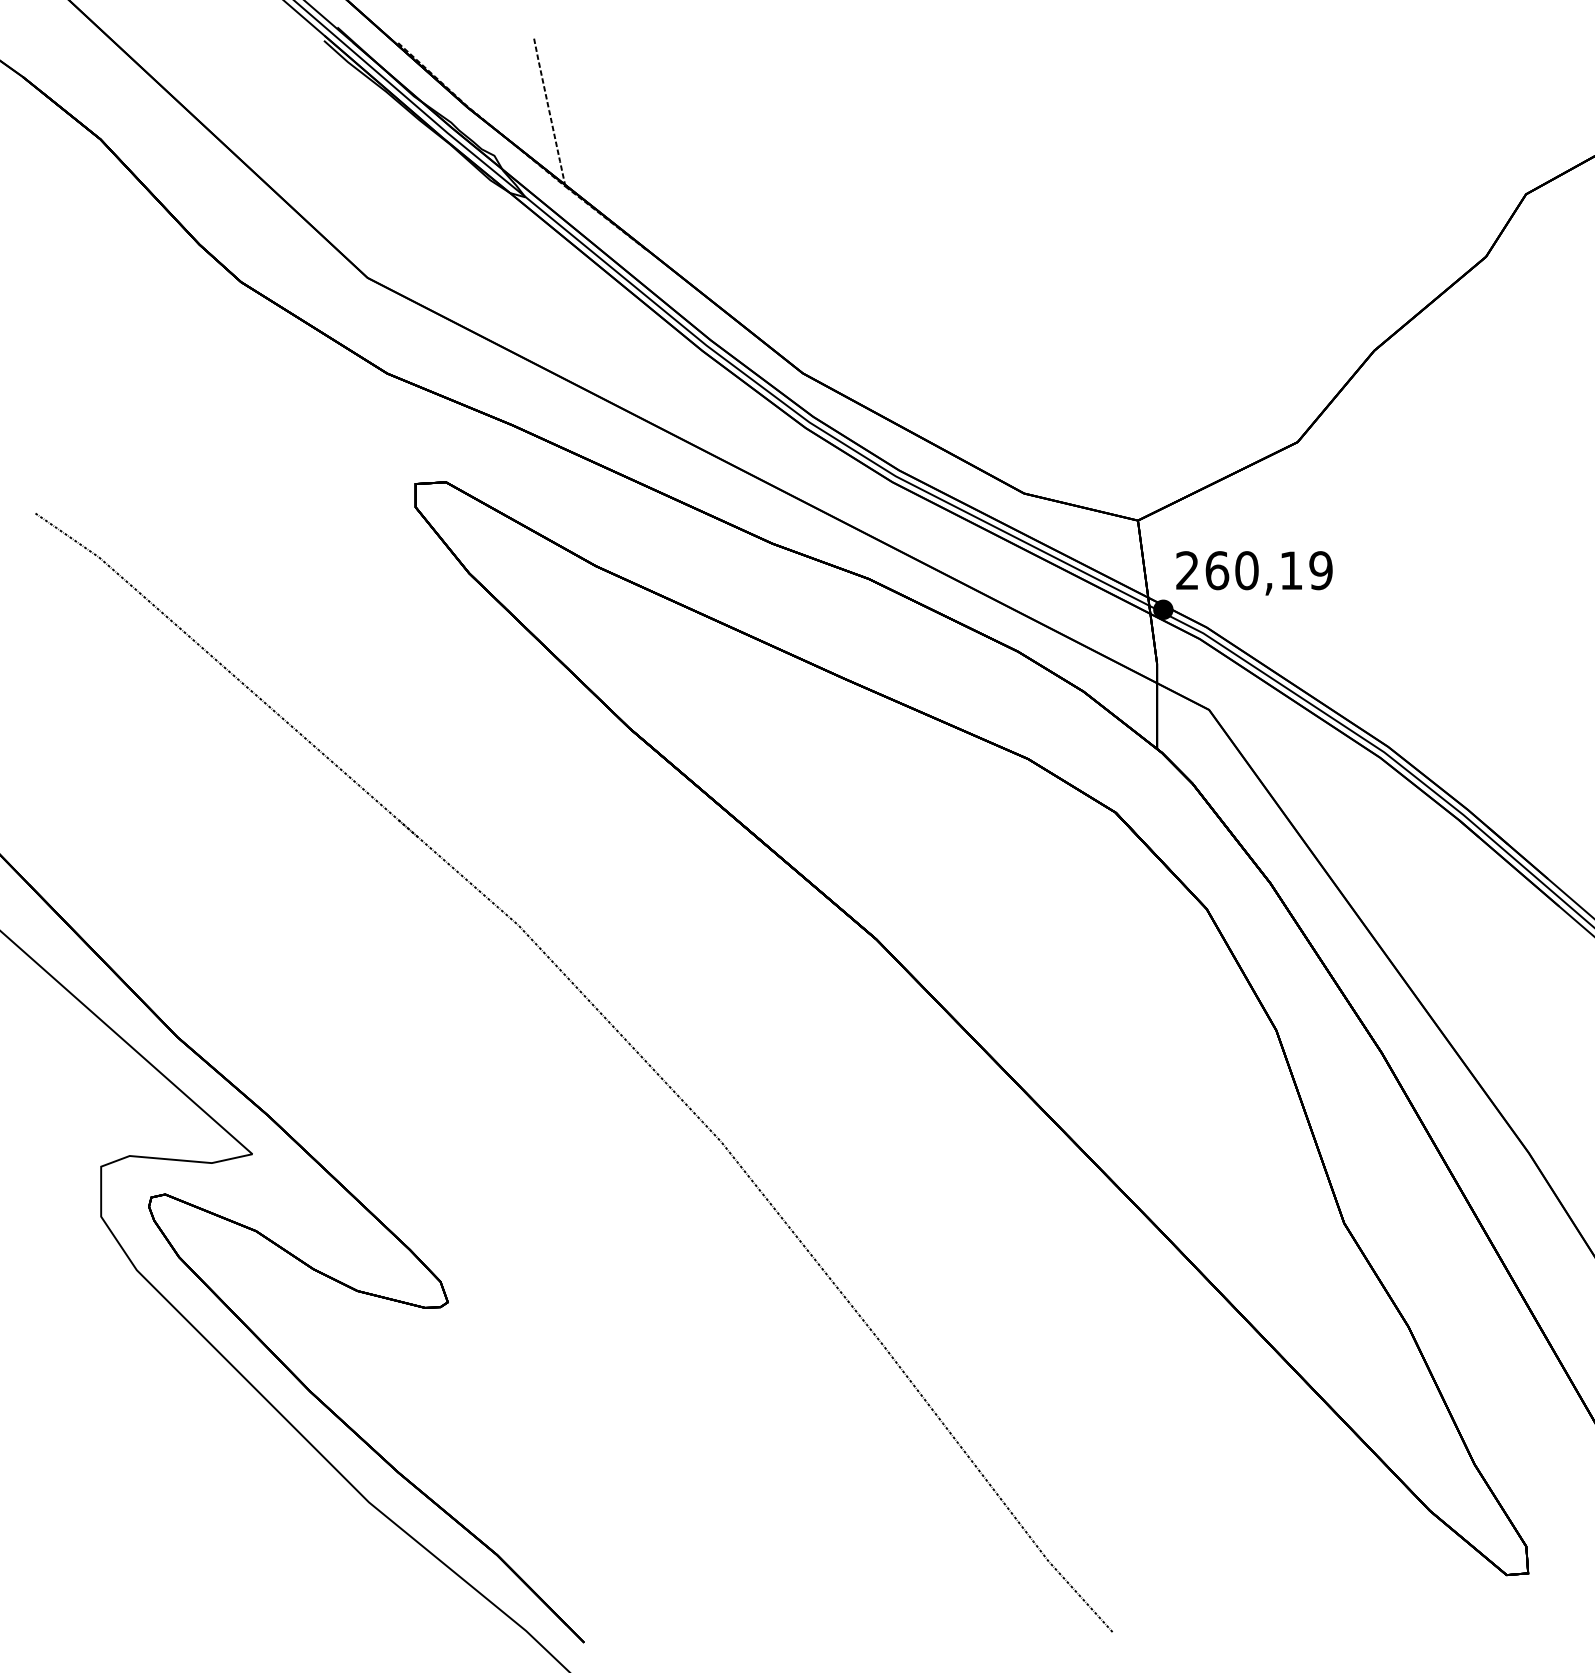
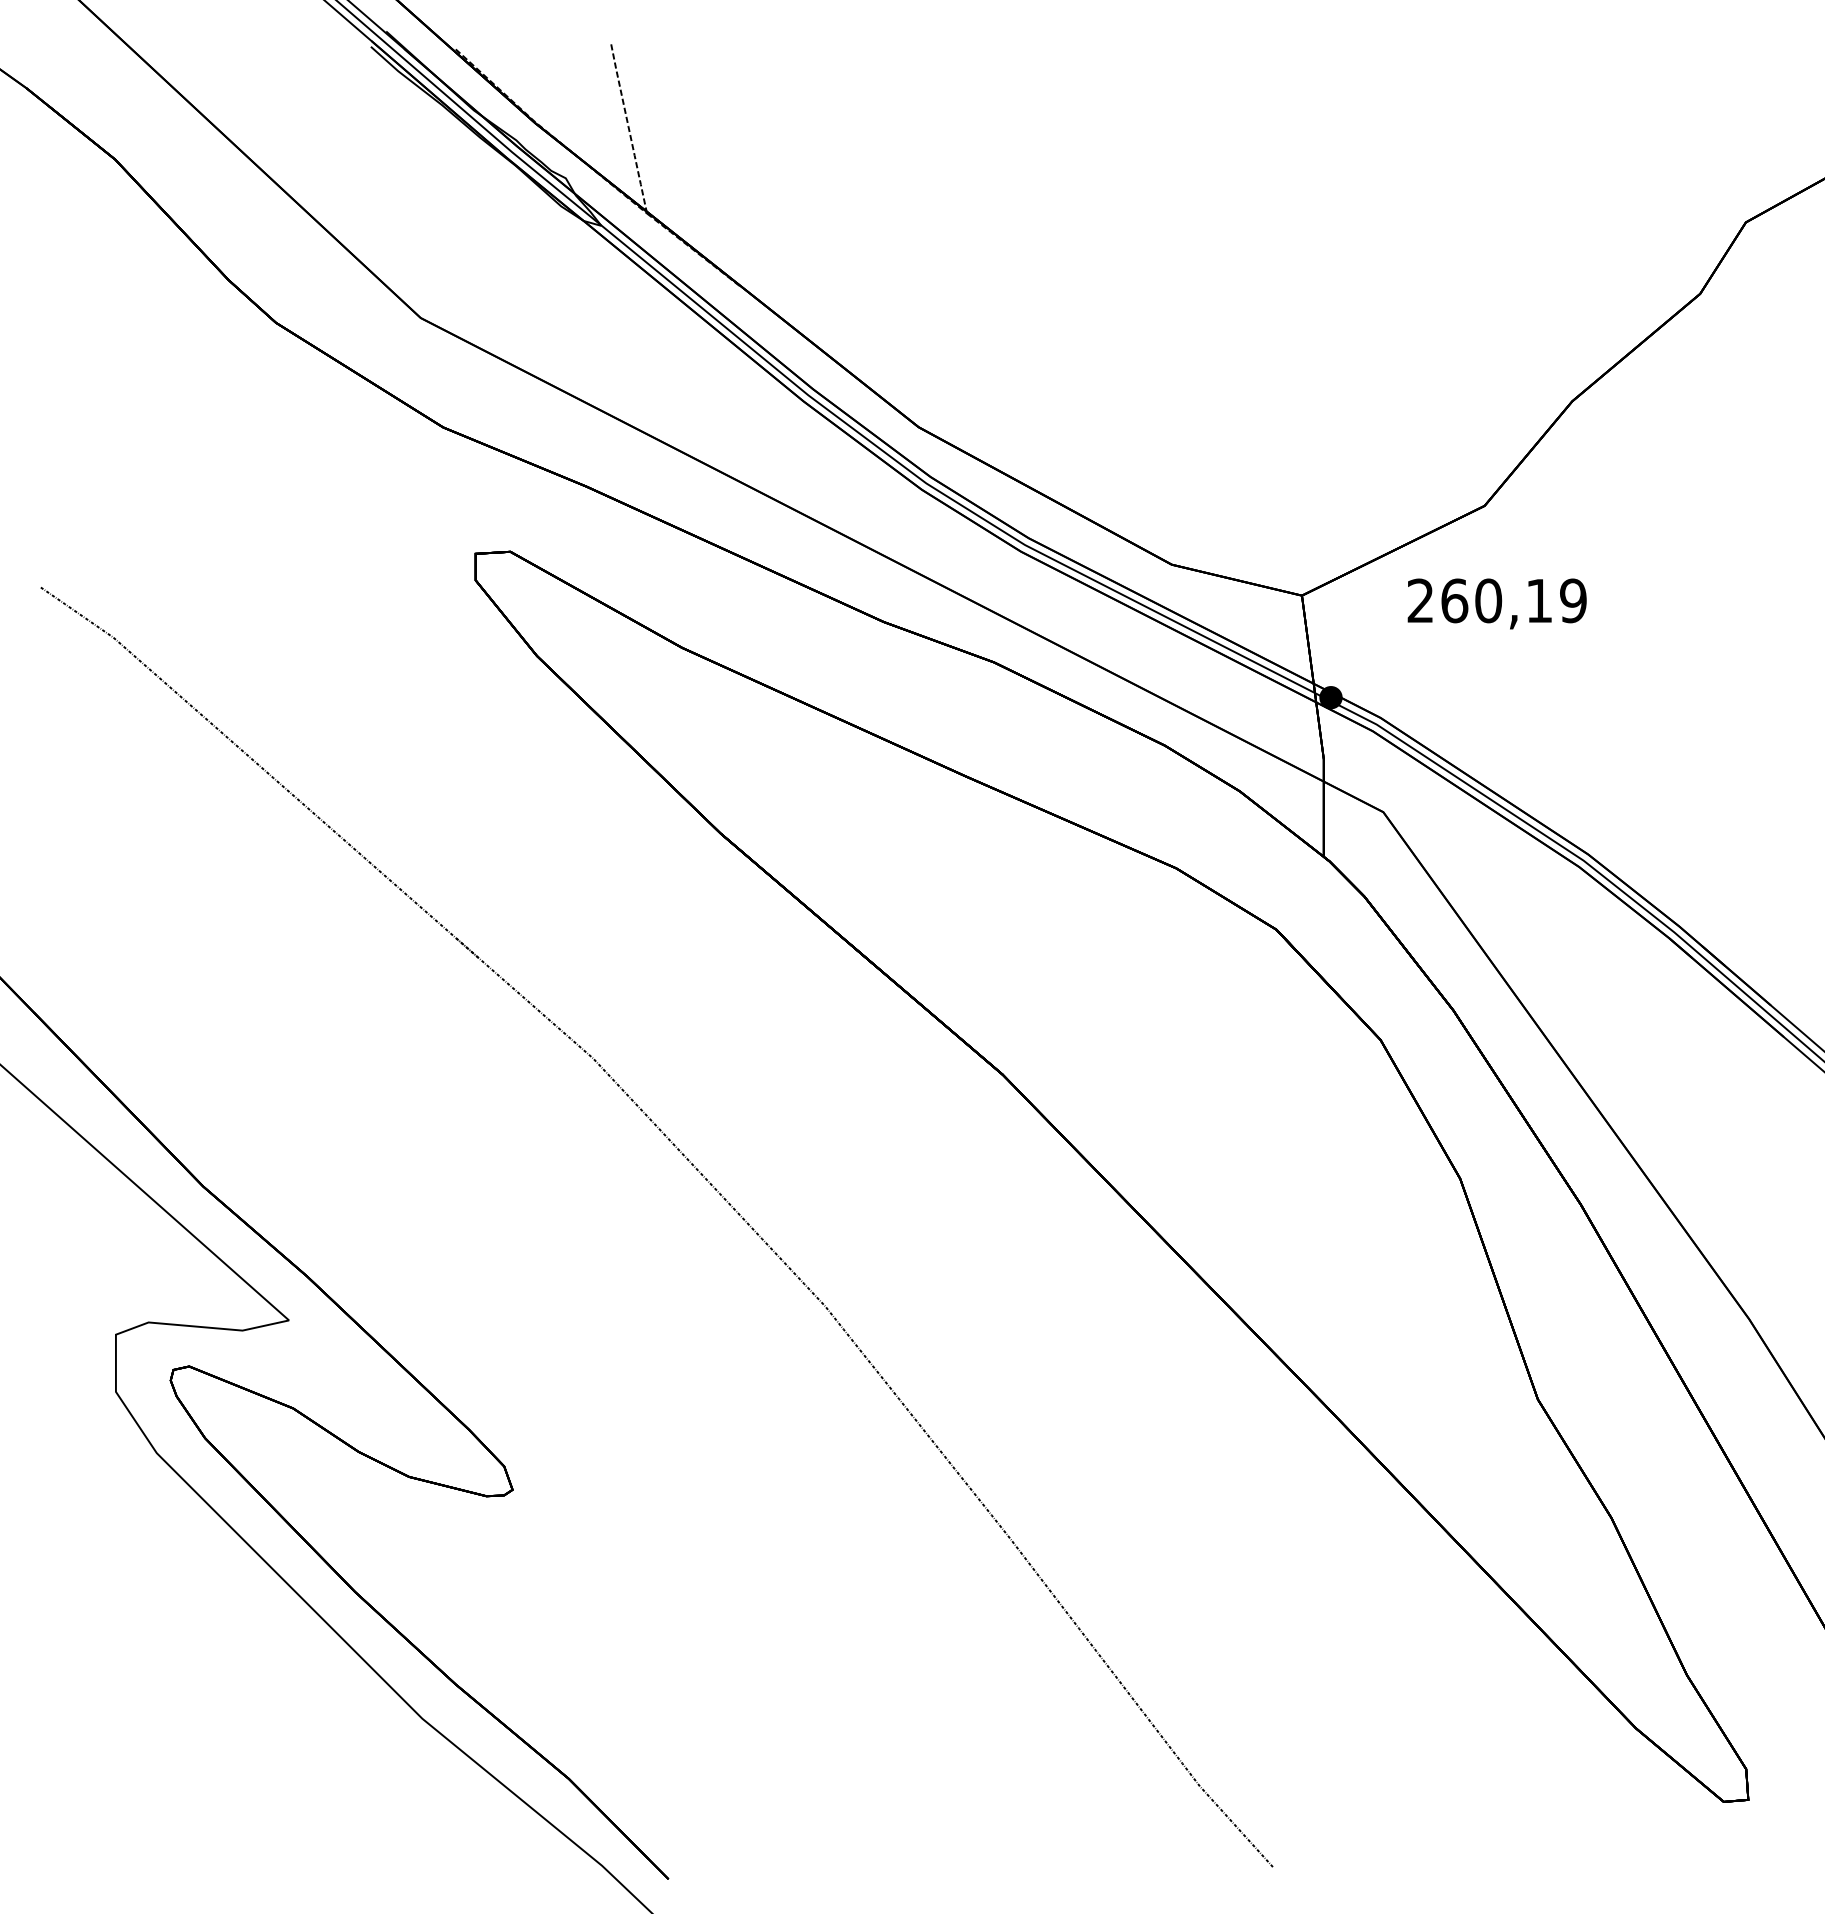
text: (1253, 572) -> (1496, 603), moved

